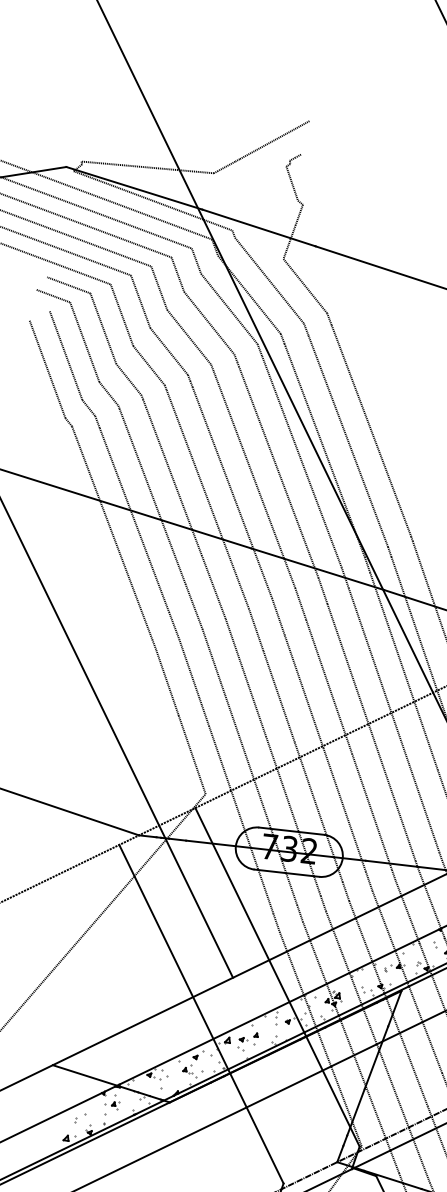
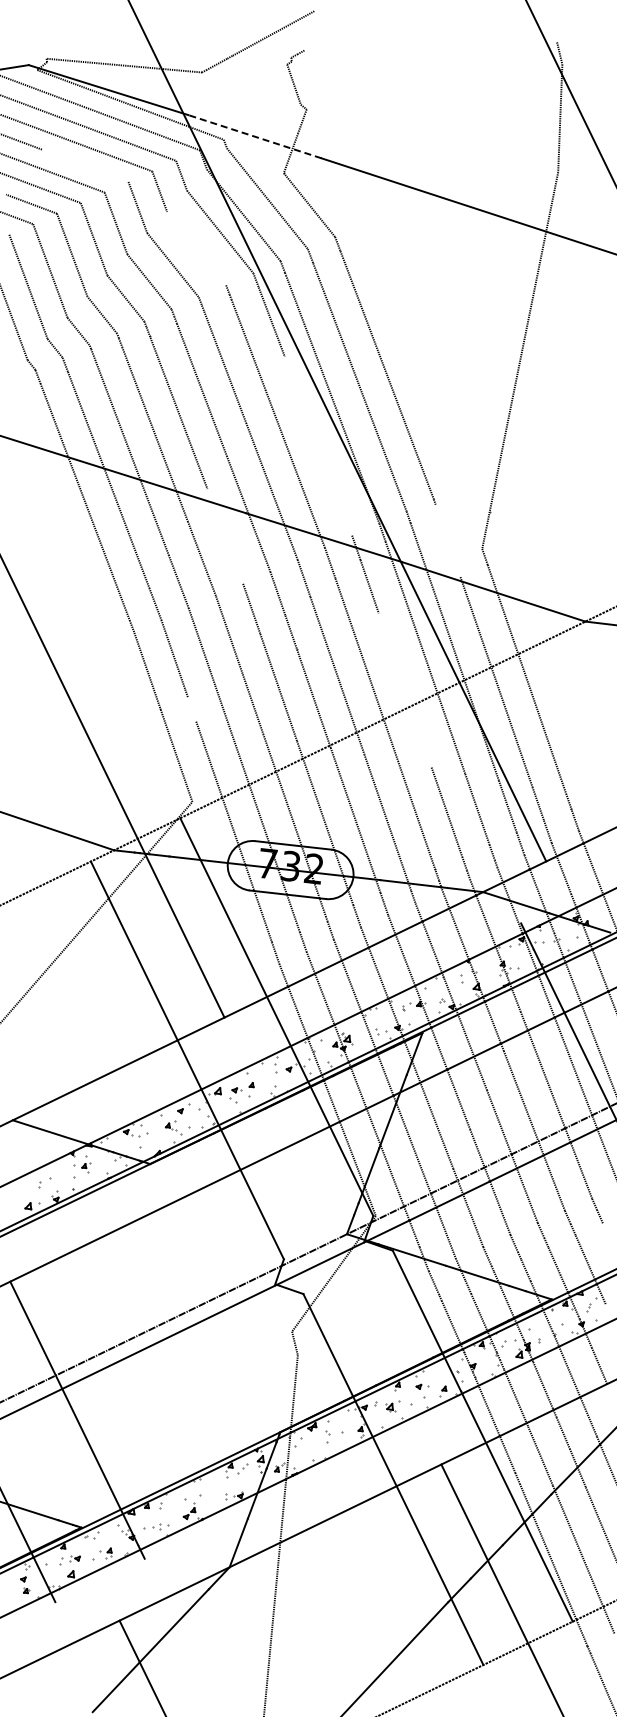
line: (258, 227) -> (254, 136), solid -> dashed
line: (114, 252) -> (85, 165), removed
line: (209, 323) -> (196, 248), removed
line: (313, 490) -> (318, 445), removed
line: (233, 567) -> (225, 535), removed
line: (422, 571) -> (447, 540), removed
line: (386, 699) -> (404, 690), removed
line: (205, 715) -> (192, 709), removed

